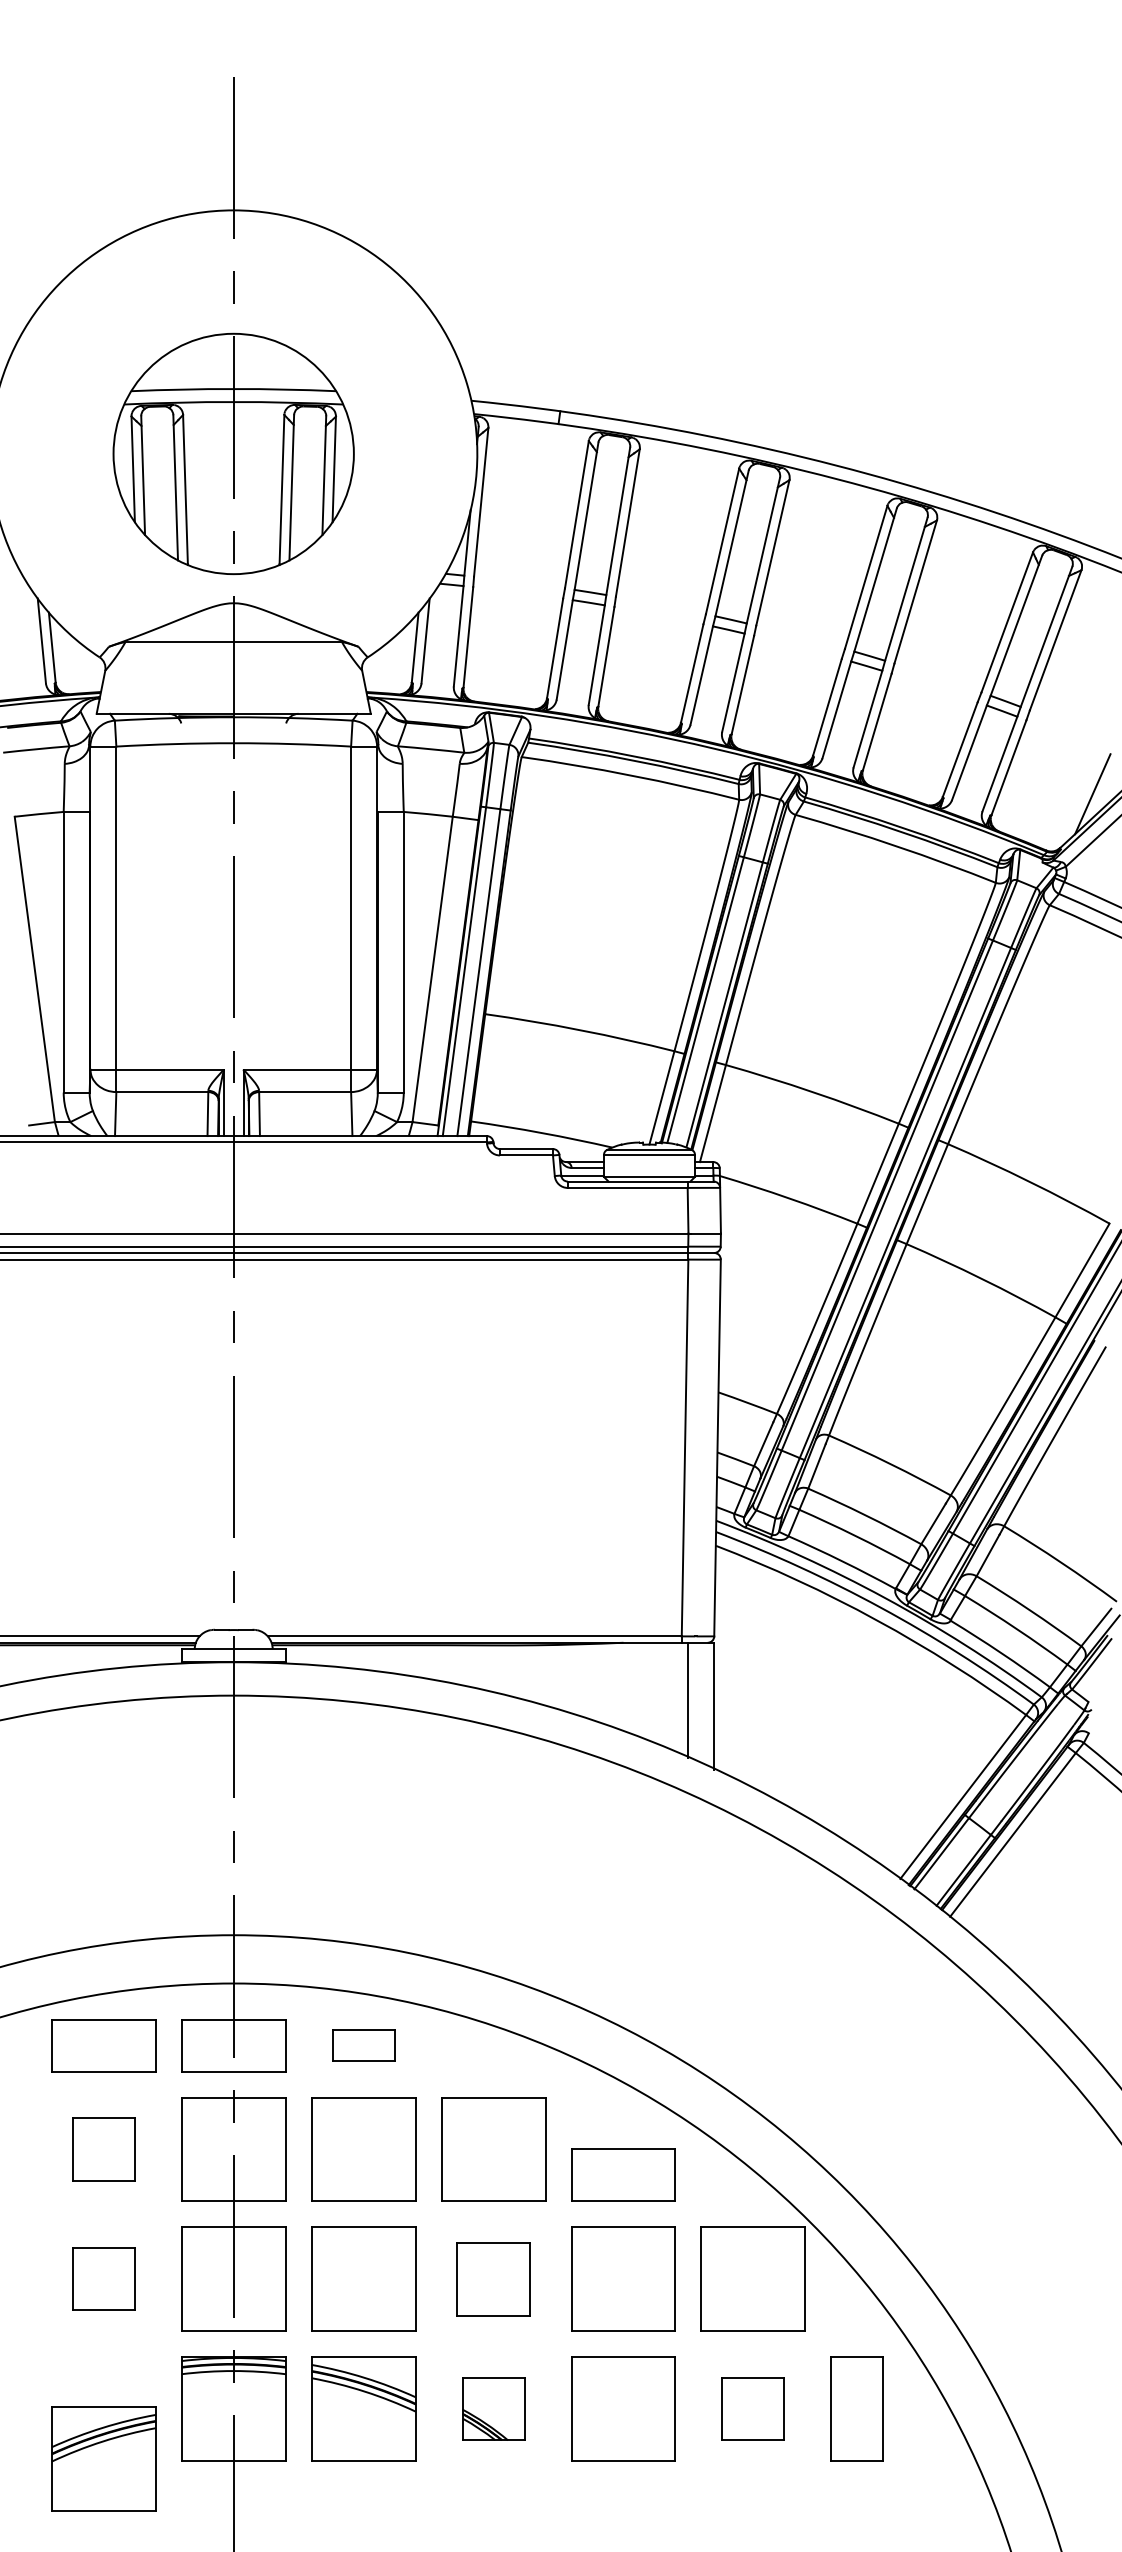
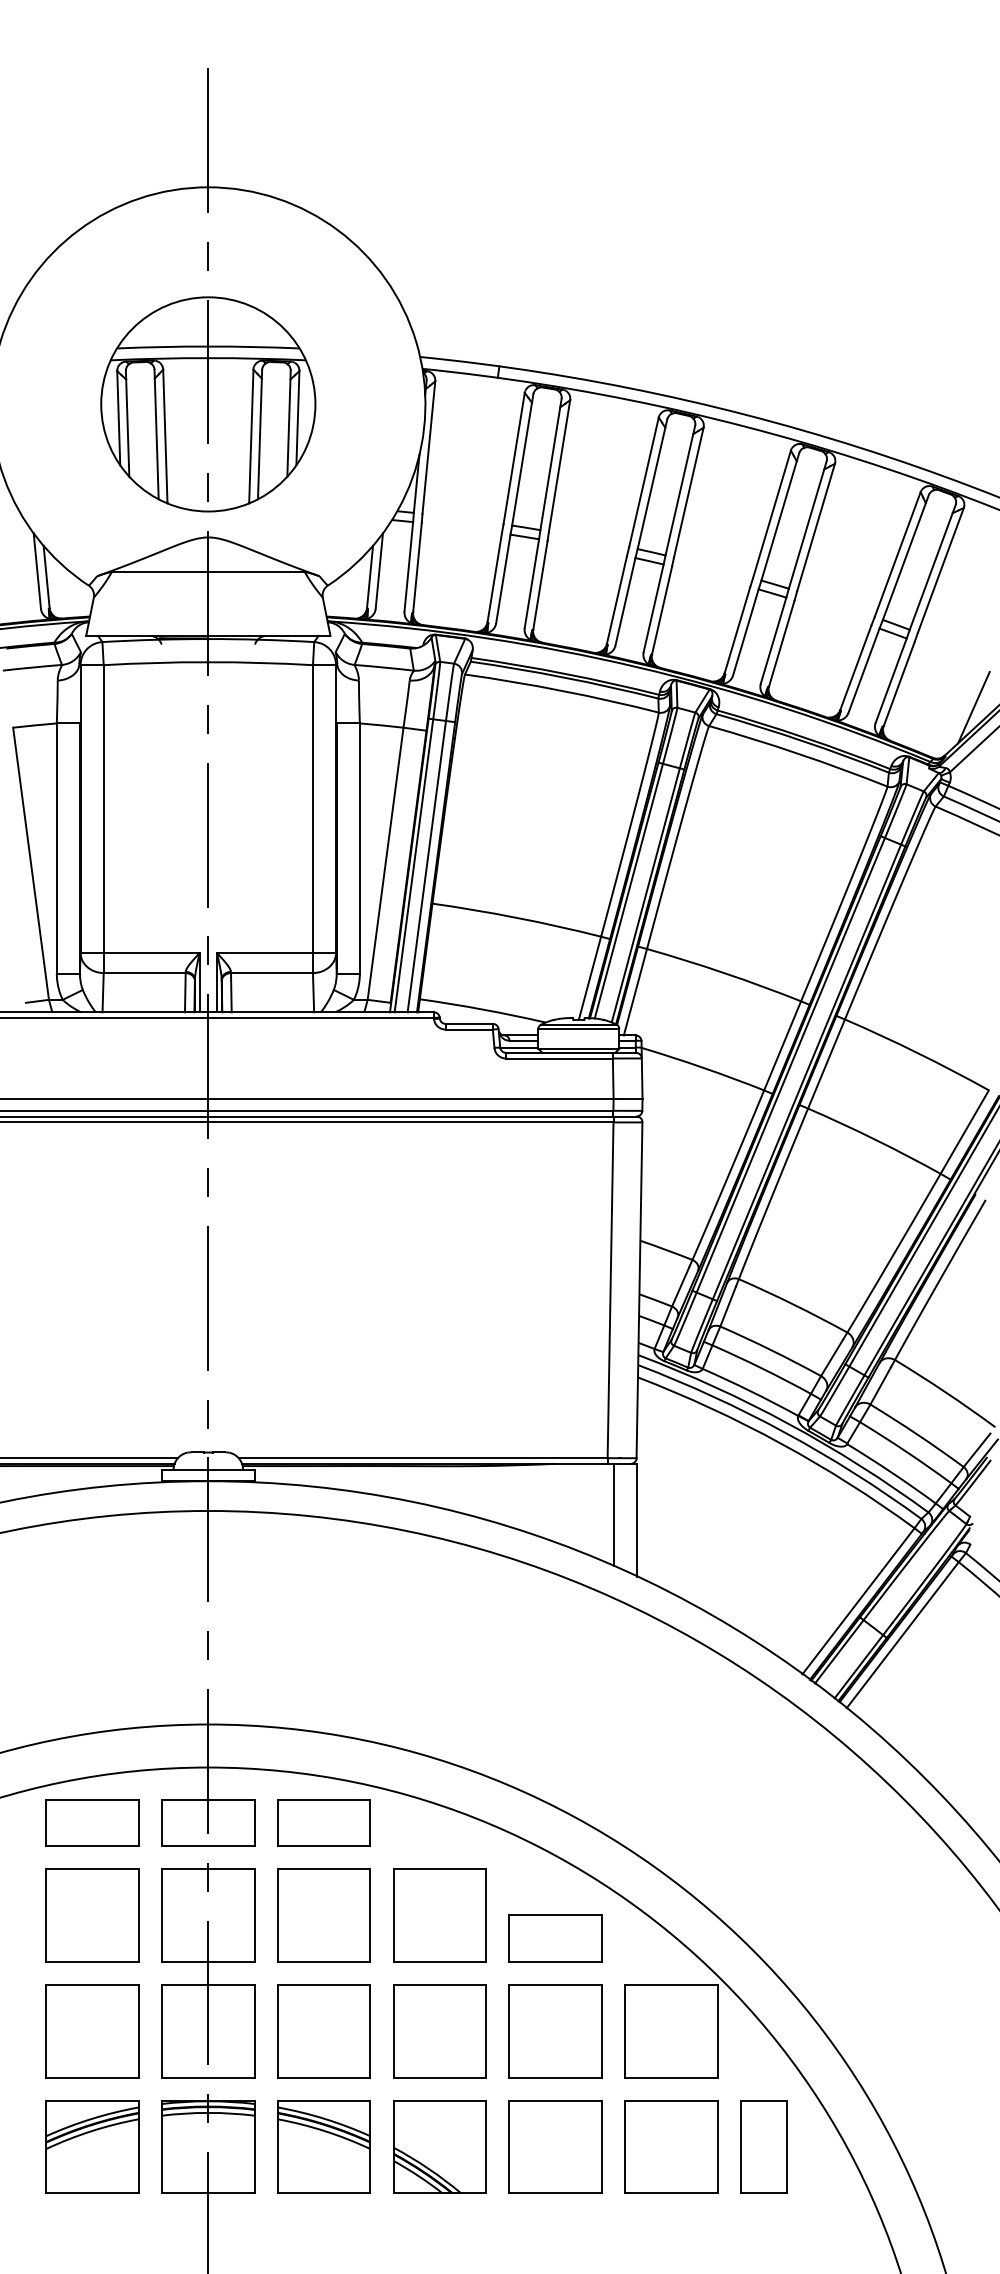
part: (363, 2045) -> (323, 1822), size x1.67
part: (103, 2149) -> (92, 1915), size x1.67
part: (103, 2278) -> (92, 2030), size x1.67
part: (493, 2278) -> (439, 2030), size x1.43
part: (493, 2408) -> (439, 2146), size x1.67
part: (752, 2408) -> (670, 2146), size x1.67
part: (103, 2458) -> (92, 2146), moved

